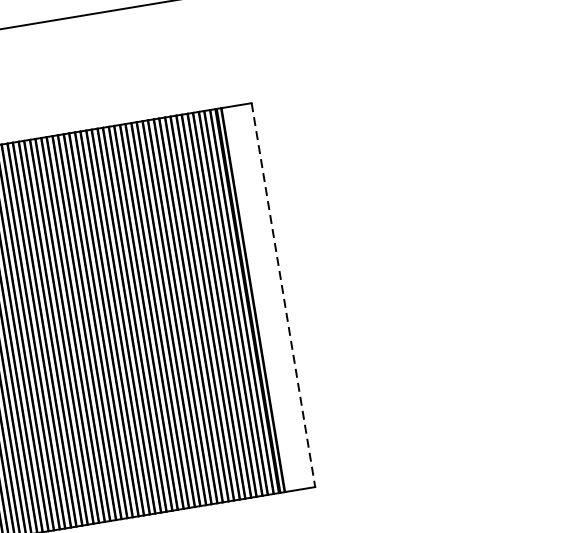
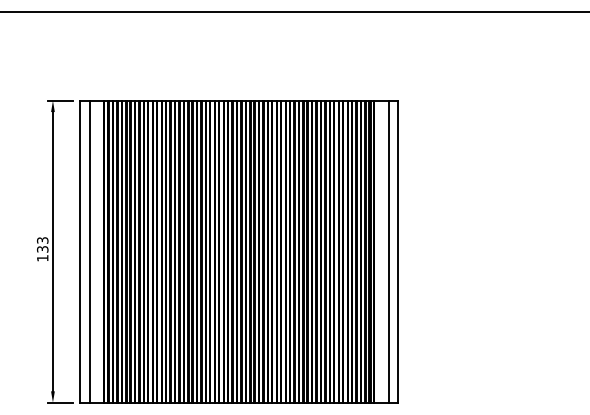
line: (283, 294) -> (398, 251), dashed -> solid
line: (271, 296) -> (388, 251), added

